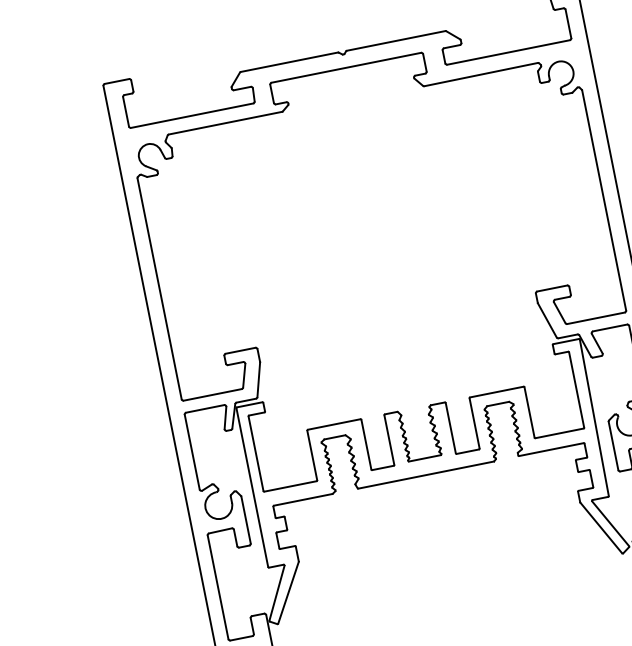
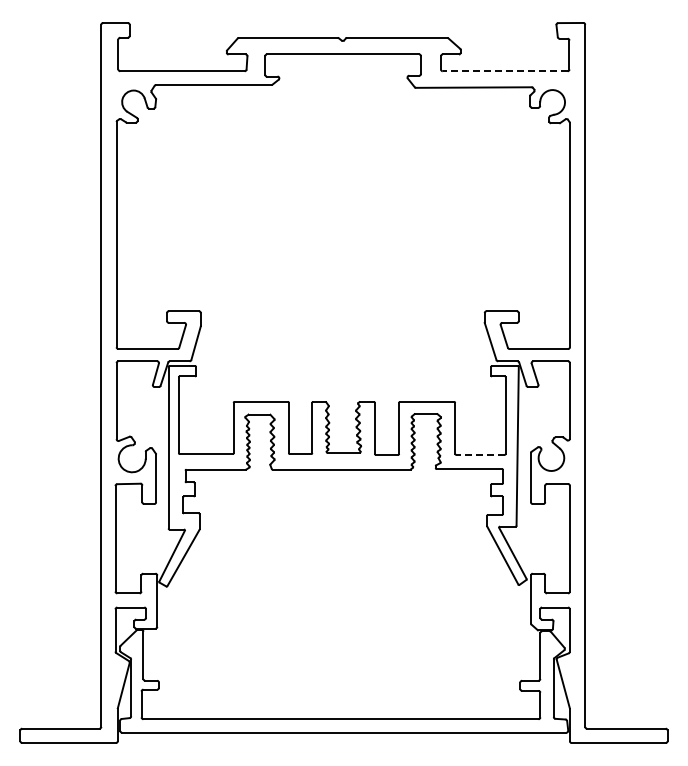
line: (507, 52) -> (504, 71), solid -> dashed
line: (558, 433) -> (479, 454), solid -> dashed

